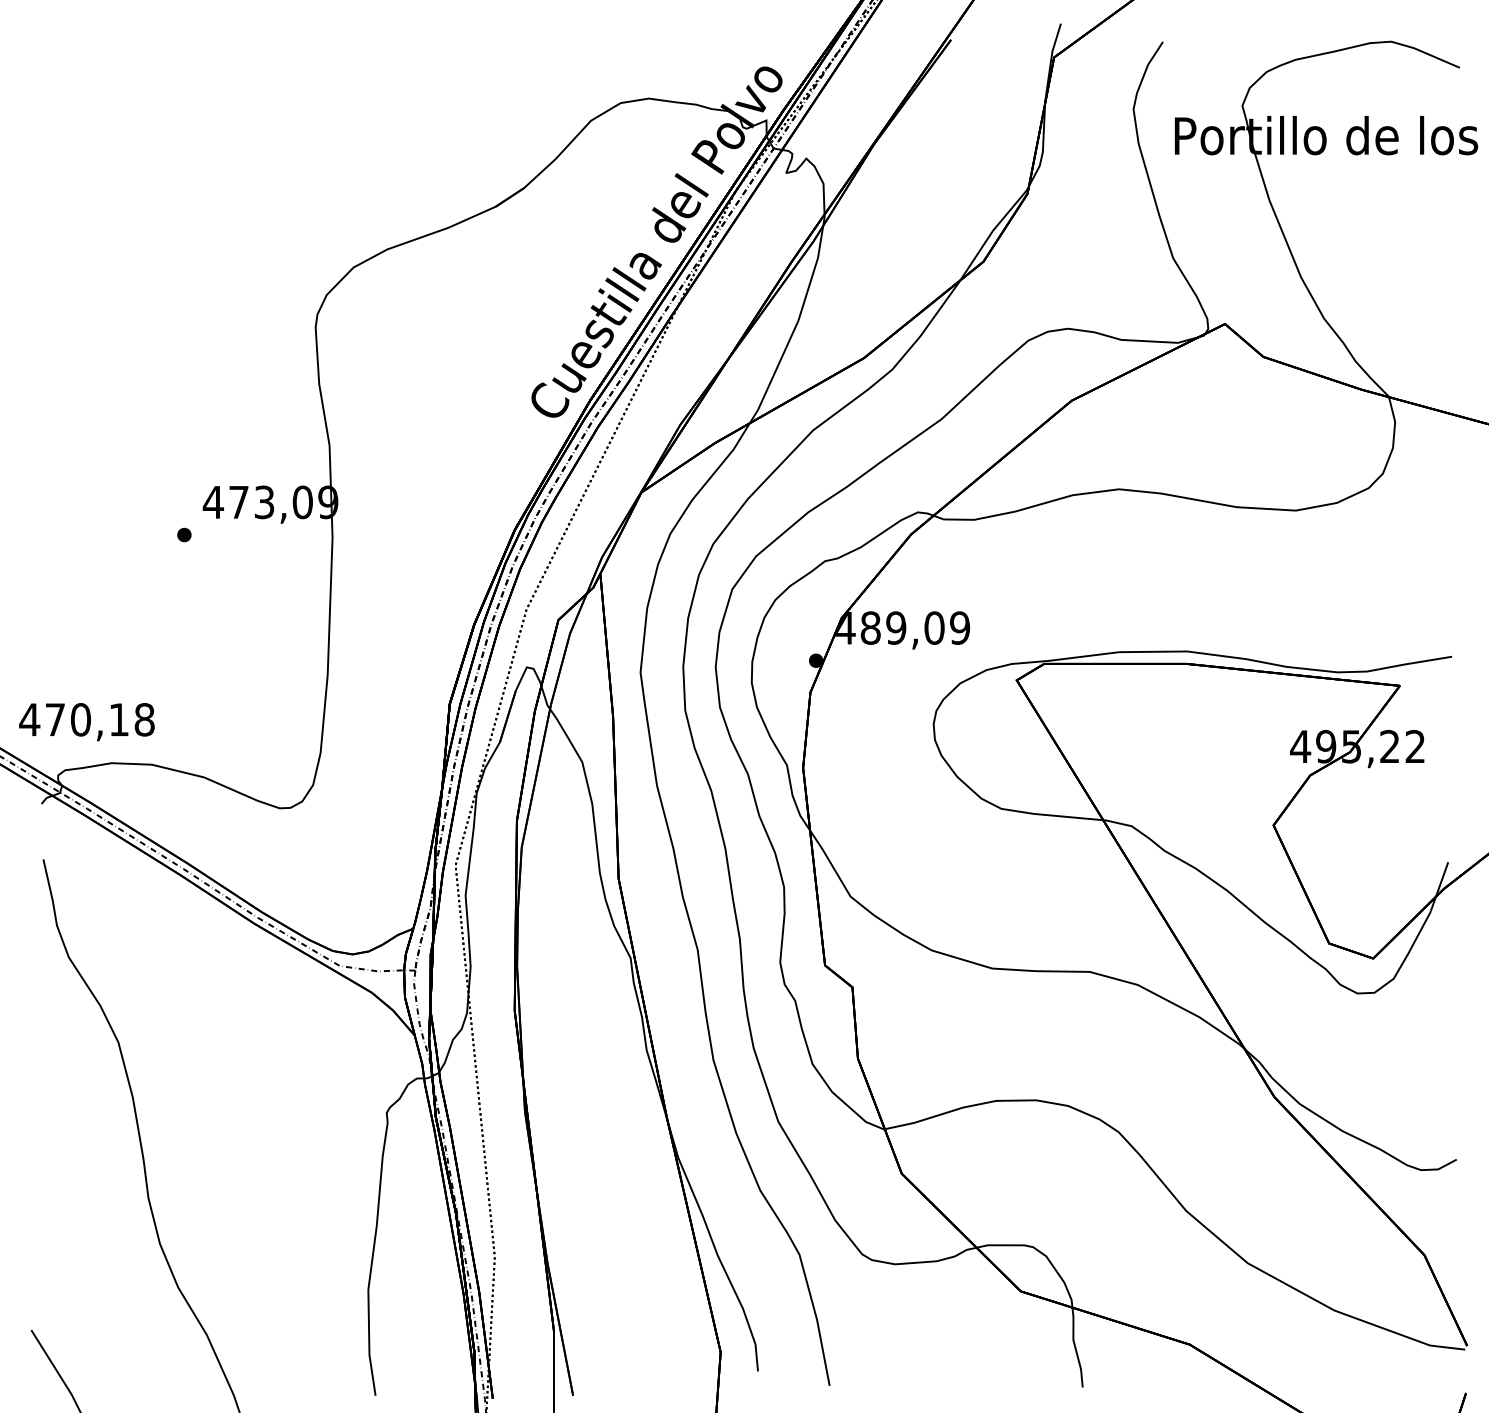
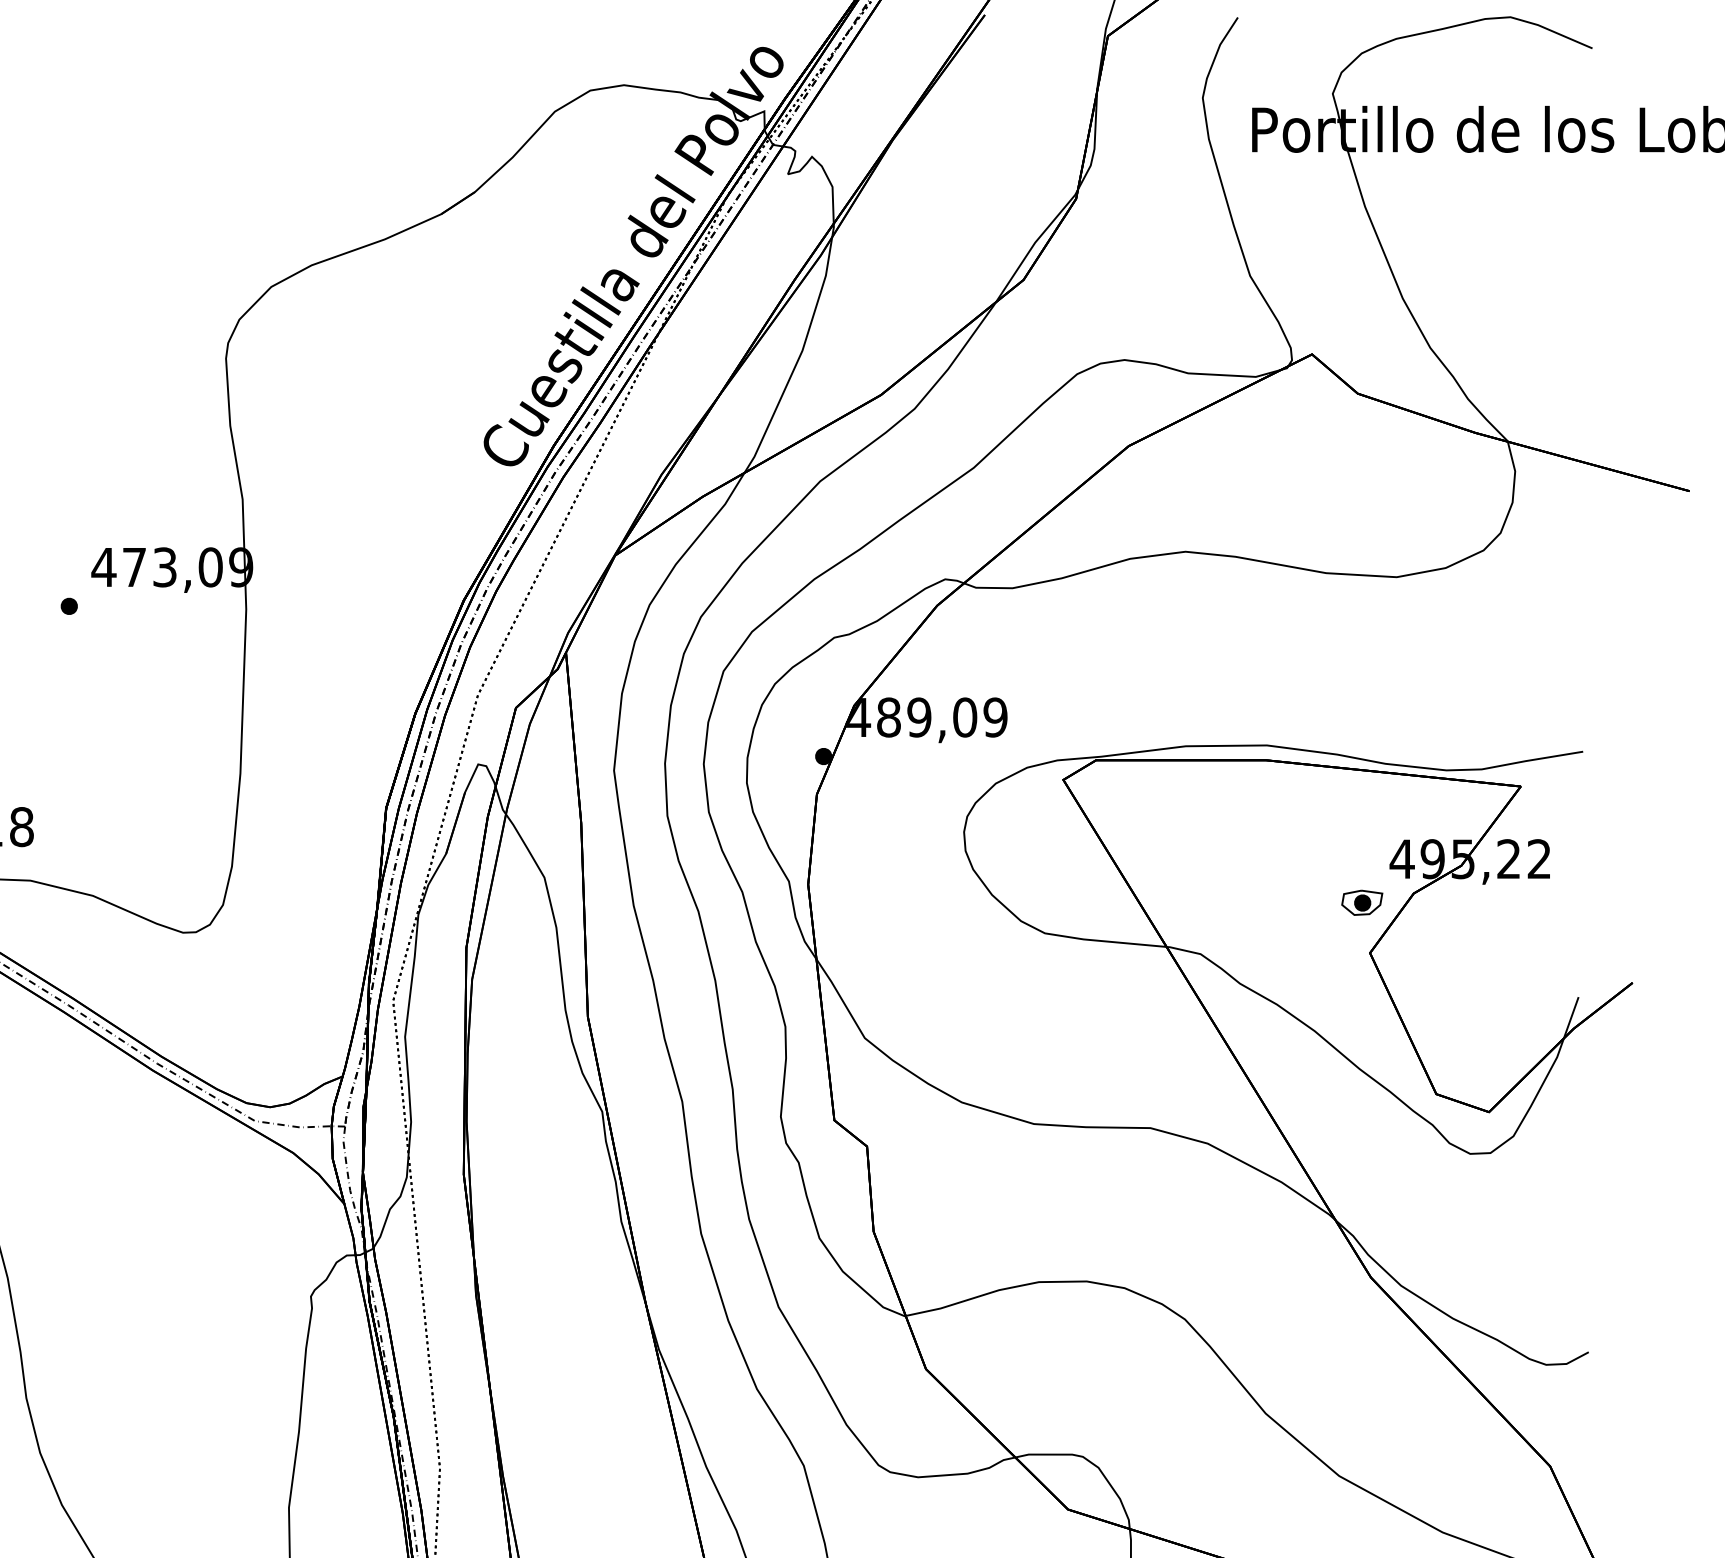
part: (1266, 783) -> (1361, 903), added

